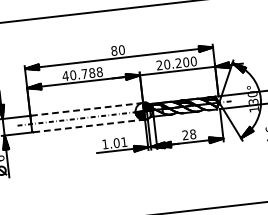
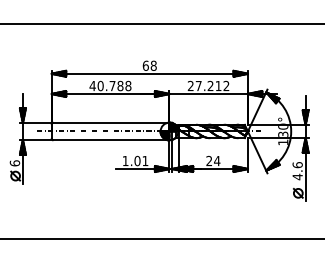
text: (117, 50) -> (149, 65), 80 -> 68
text: (180, 62) -> (212, 85), 20.200 -> 27.212
line: (86, 109) -> (110, 122), dashed -> solid
line: (89, 126) -> (111, 140), dashed -> solid
text: (193, 133) -> (217, 160), 28 -> 24

